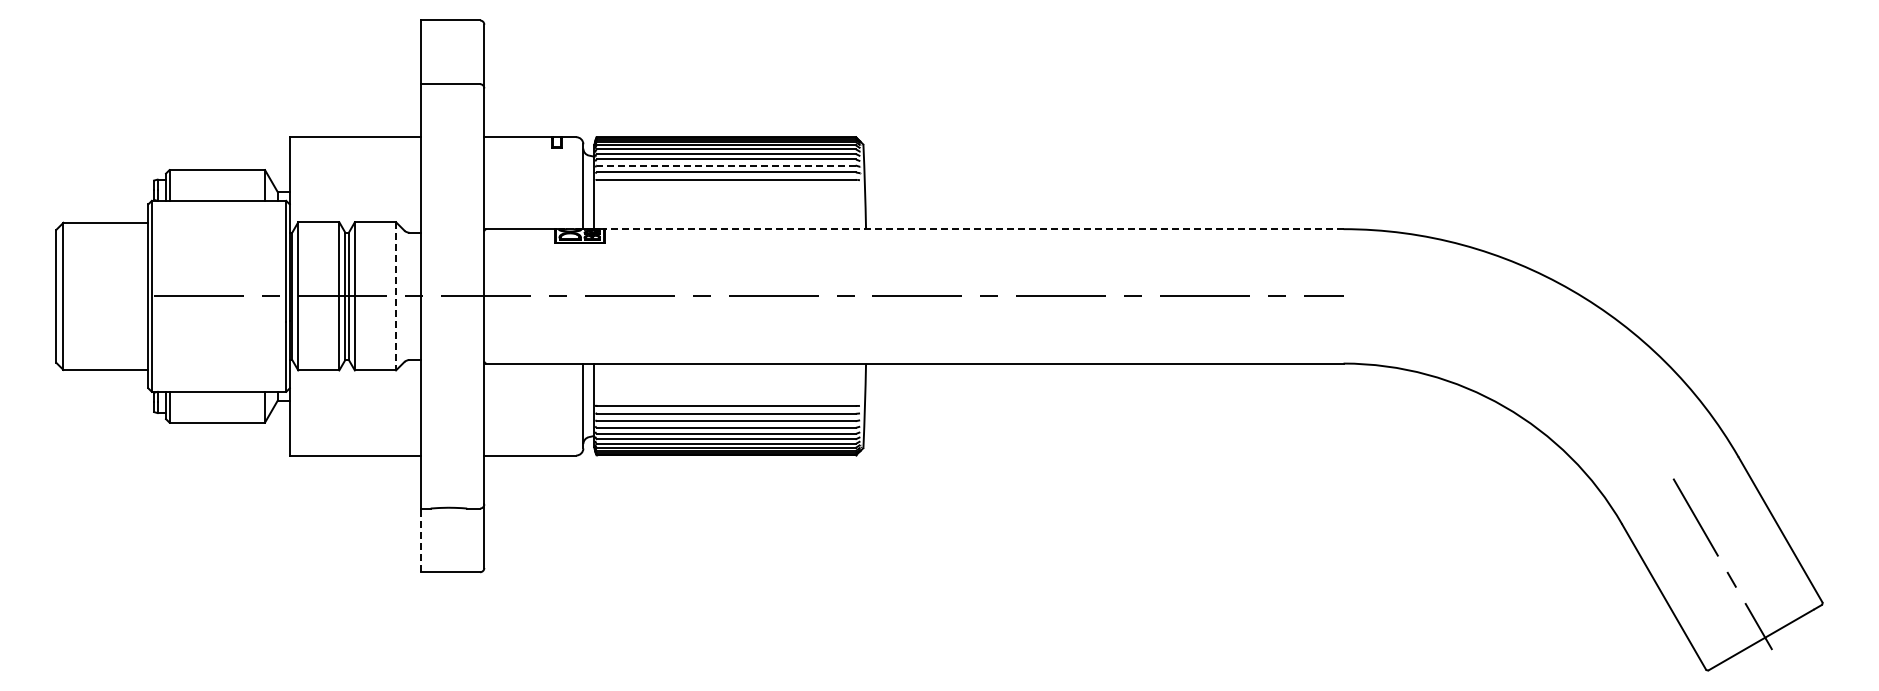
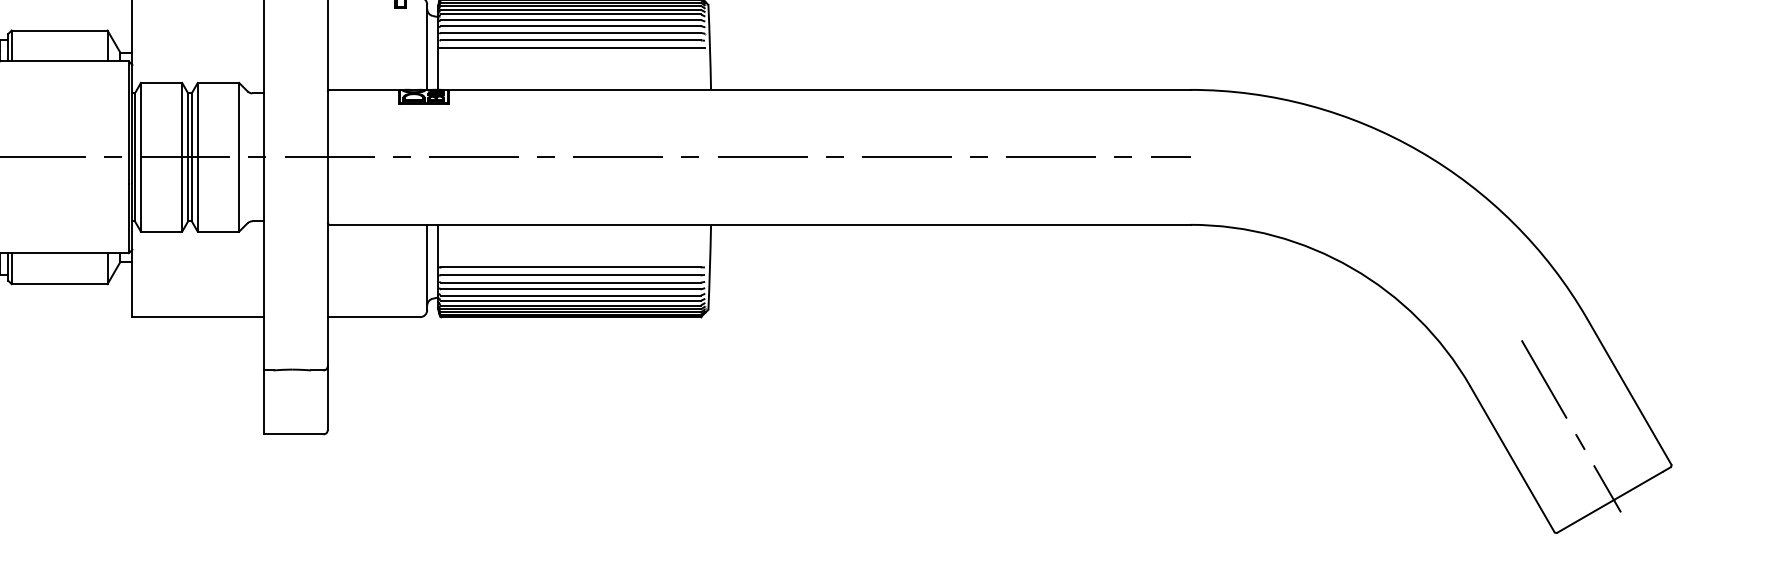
line: (725, 165) -> (569, 25), dashed -> solid
line: (727, 187) -> (571, 48), added
line: (973, 229) -> (818, 90), dashed -> solid
line: (396, 296) -> (239, 157), dashed -> solid
line: (420, 540) -> (263, 402), dashed -> solid

